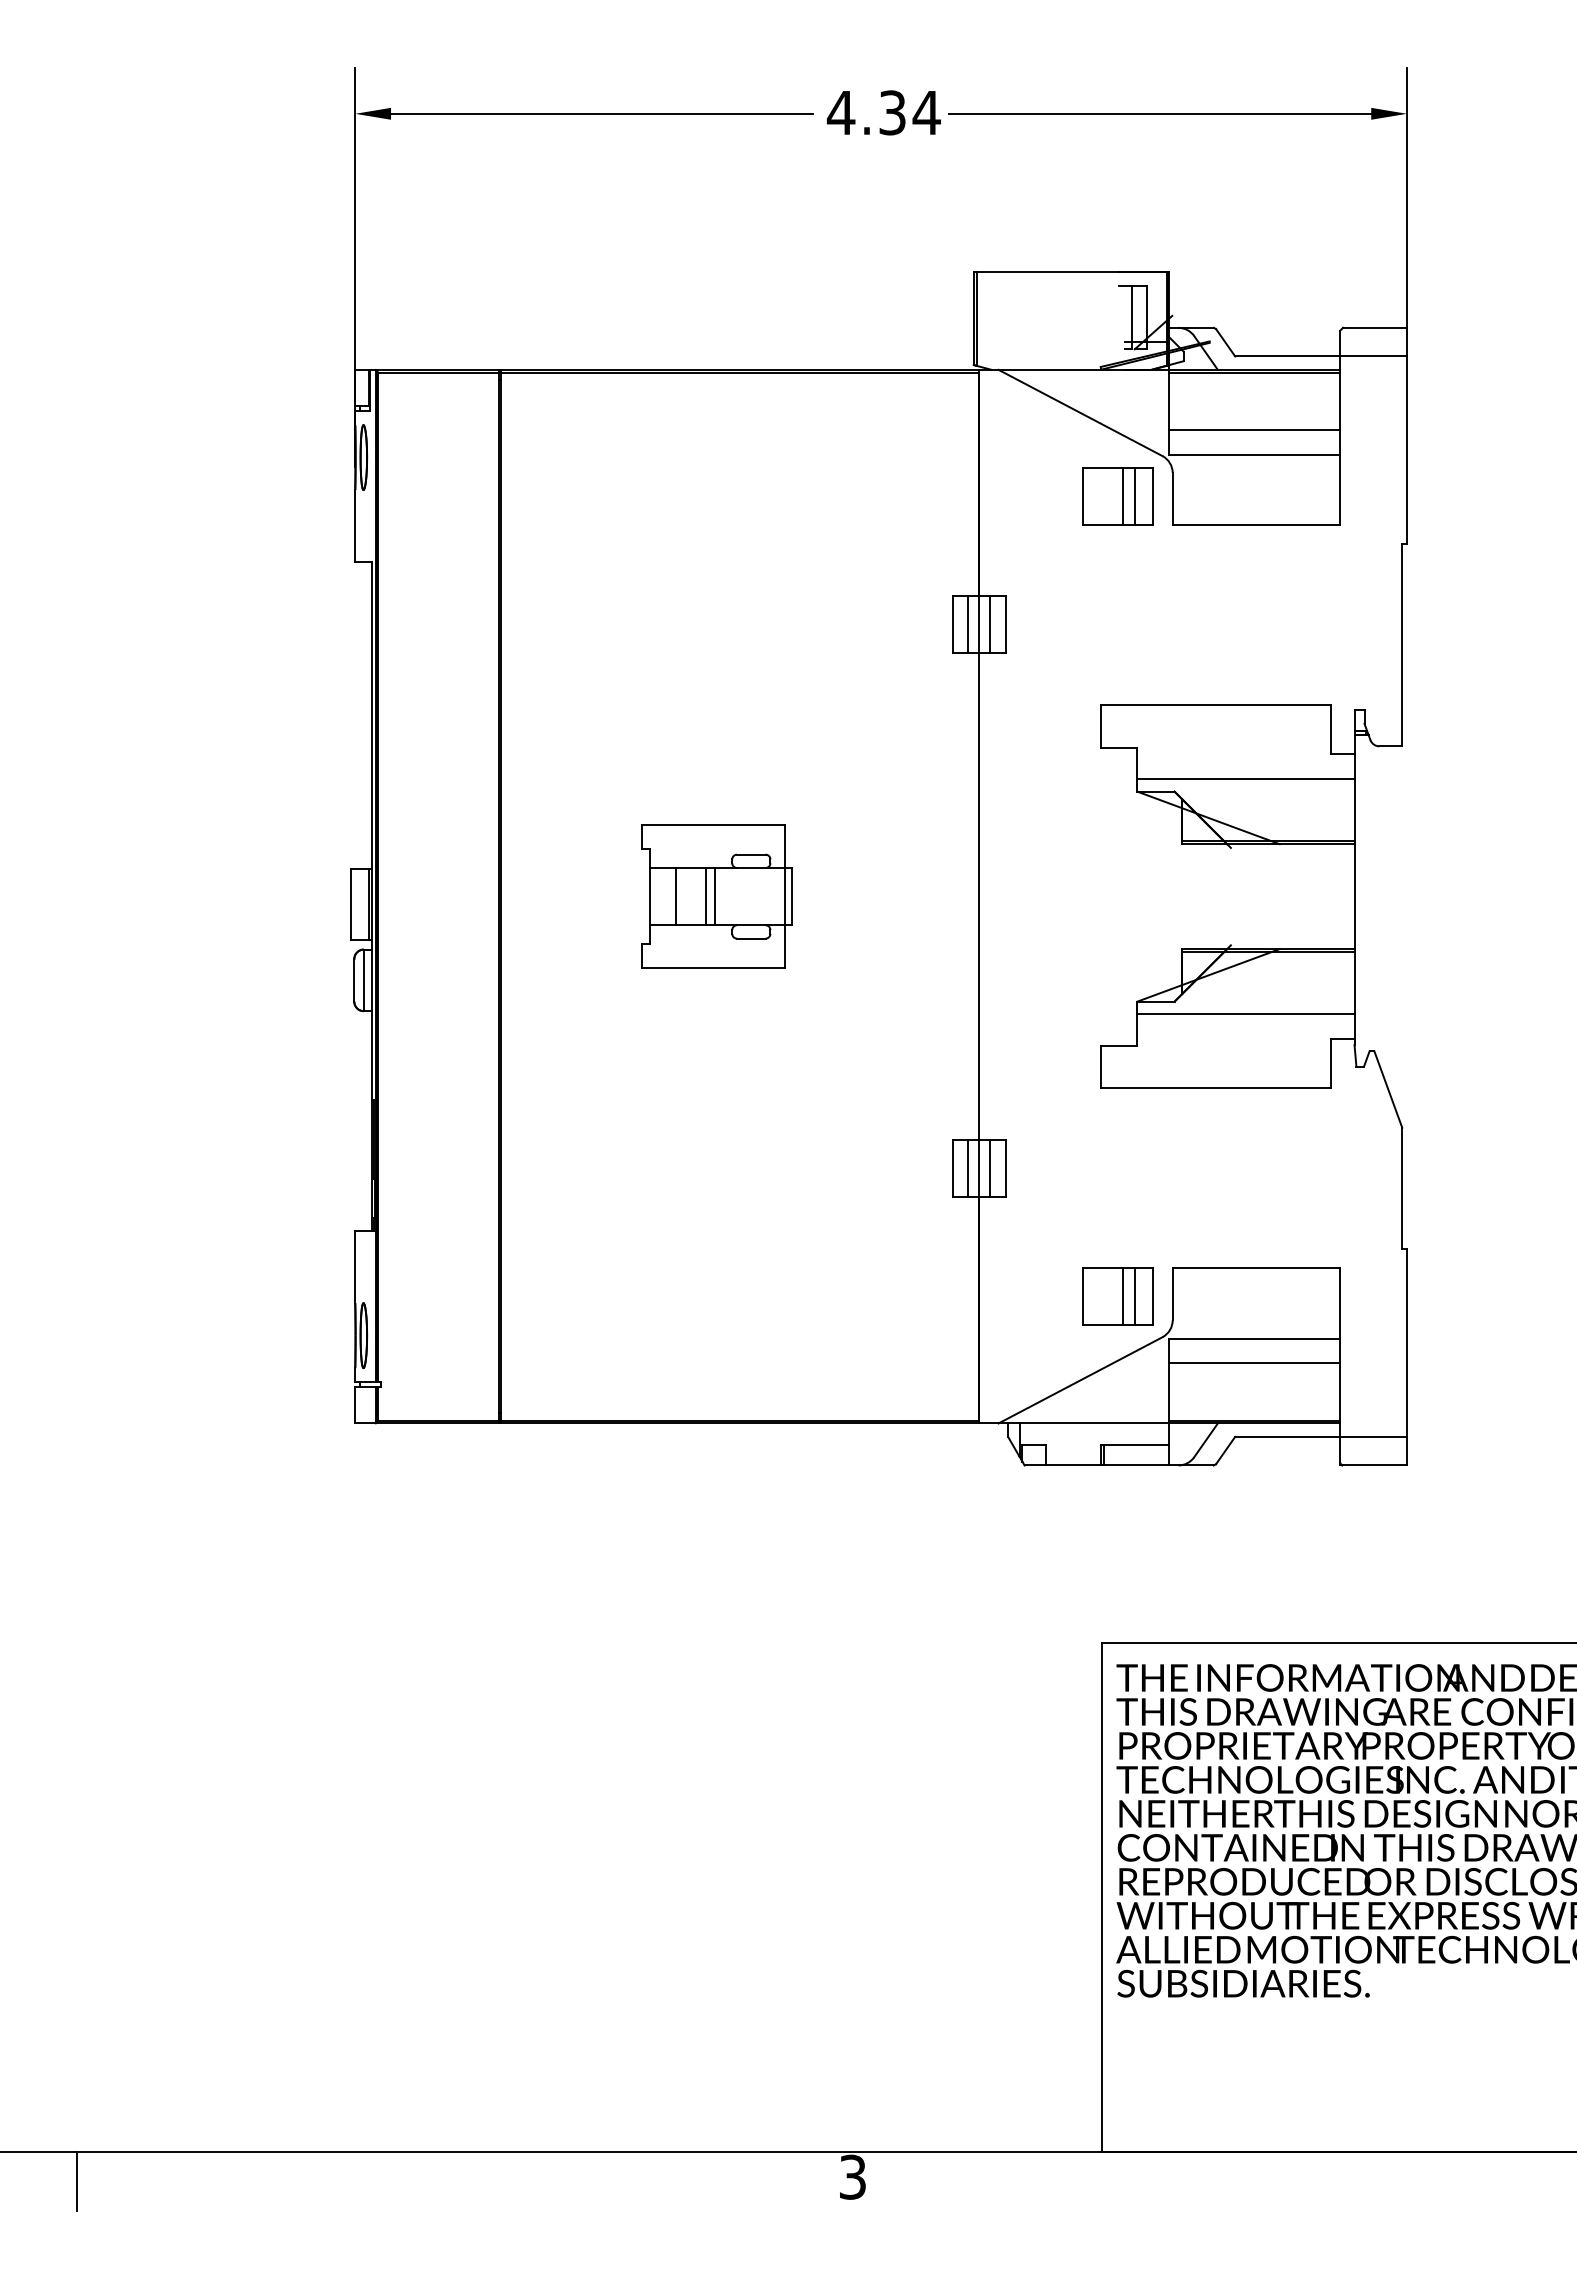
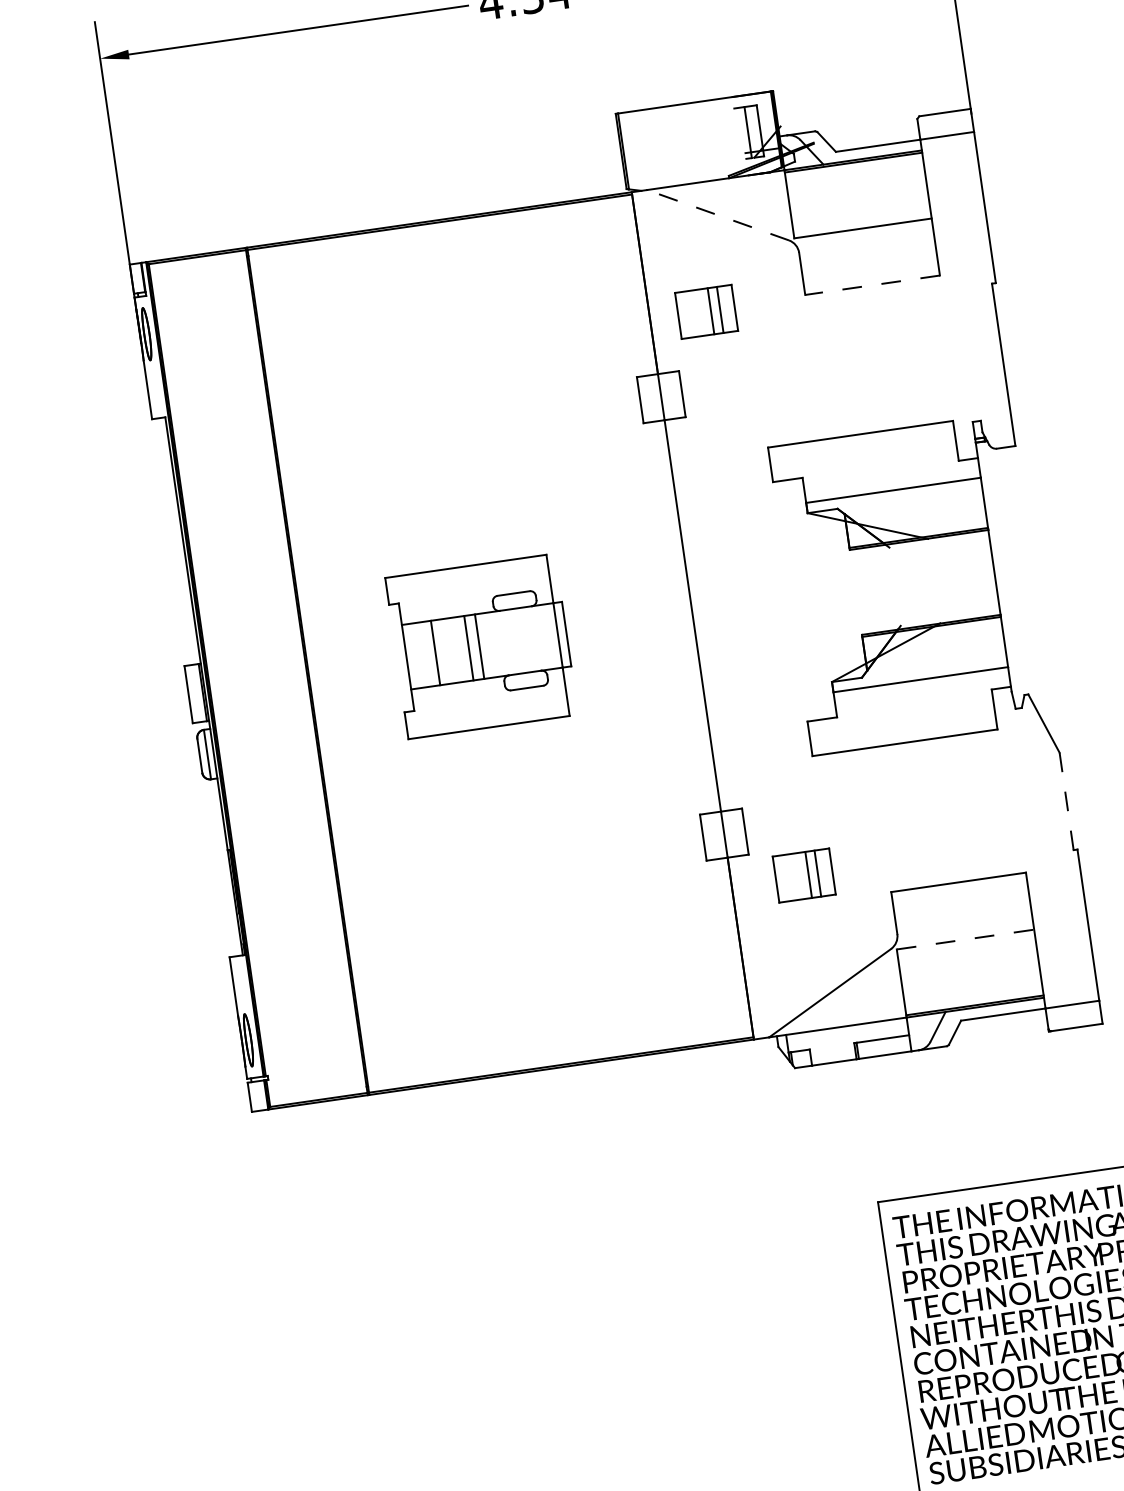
line: (1080, 412) -> (717, 214), solid -> dashed
line: (1254, 429) -> (859, 208), removed
part: (1117, 496) -> (706, 311), moved
line: (1256, 525) -> (872, 285), solid -> dashed
line: (968, 624) -> (652, 398), removed
line: (990, 624) -> (670, 395), removed
part: (716, 896) -> (481, 646), size x1.4
line: (968, 1168) -> (715, 835), removed
line: (990, 1168) -> (733, 833), removed
line: (1402, 1188) -> (1066, 801), solid -> dashed
part: (1117, 1296) -> (804, 875), moved
line: (1255, 1338) -> (966, 939), solid -> dashed
line: (1254, 1363) -> (968, 959), removed

